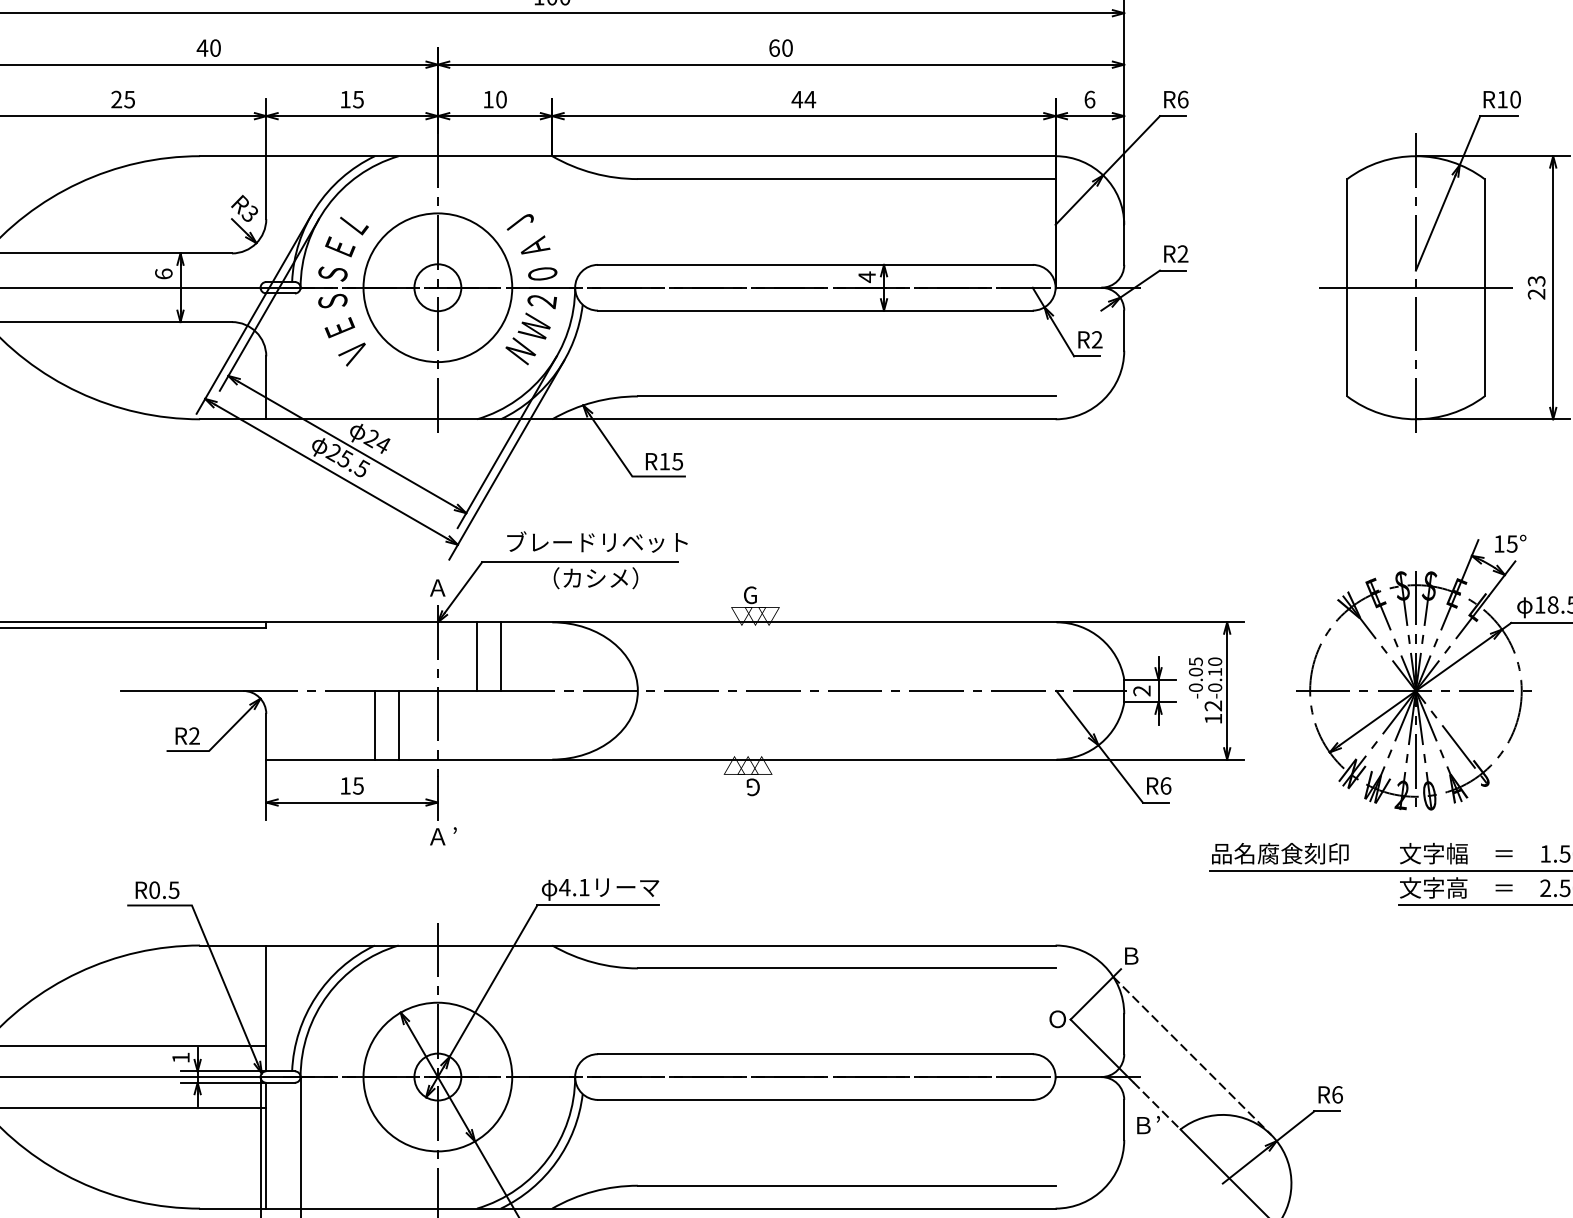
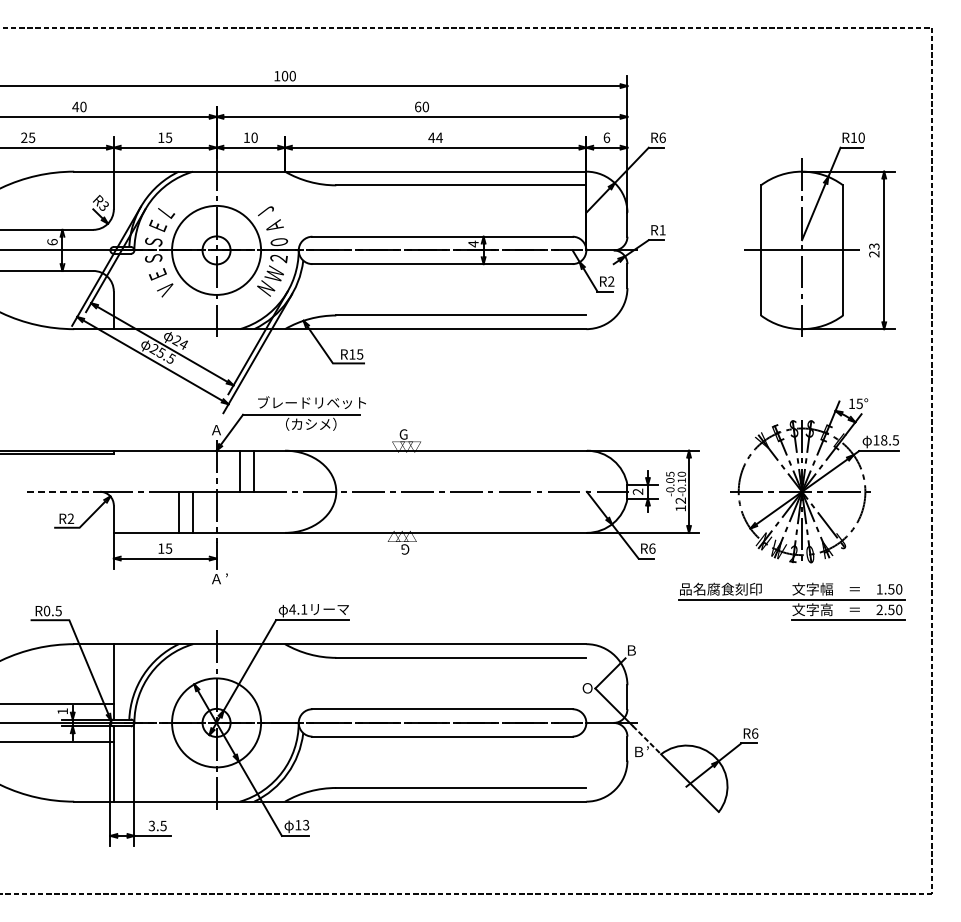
text: (1182, 254) -> (662, 230), R2 -> R1
line: (182, 690) -> (63, 491), solid -> dashed
line: (1191, 1054) -> (667, 709), removed

